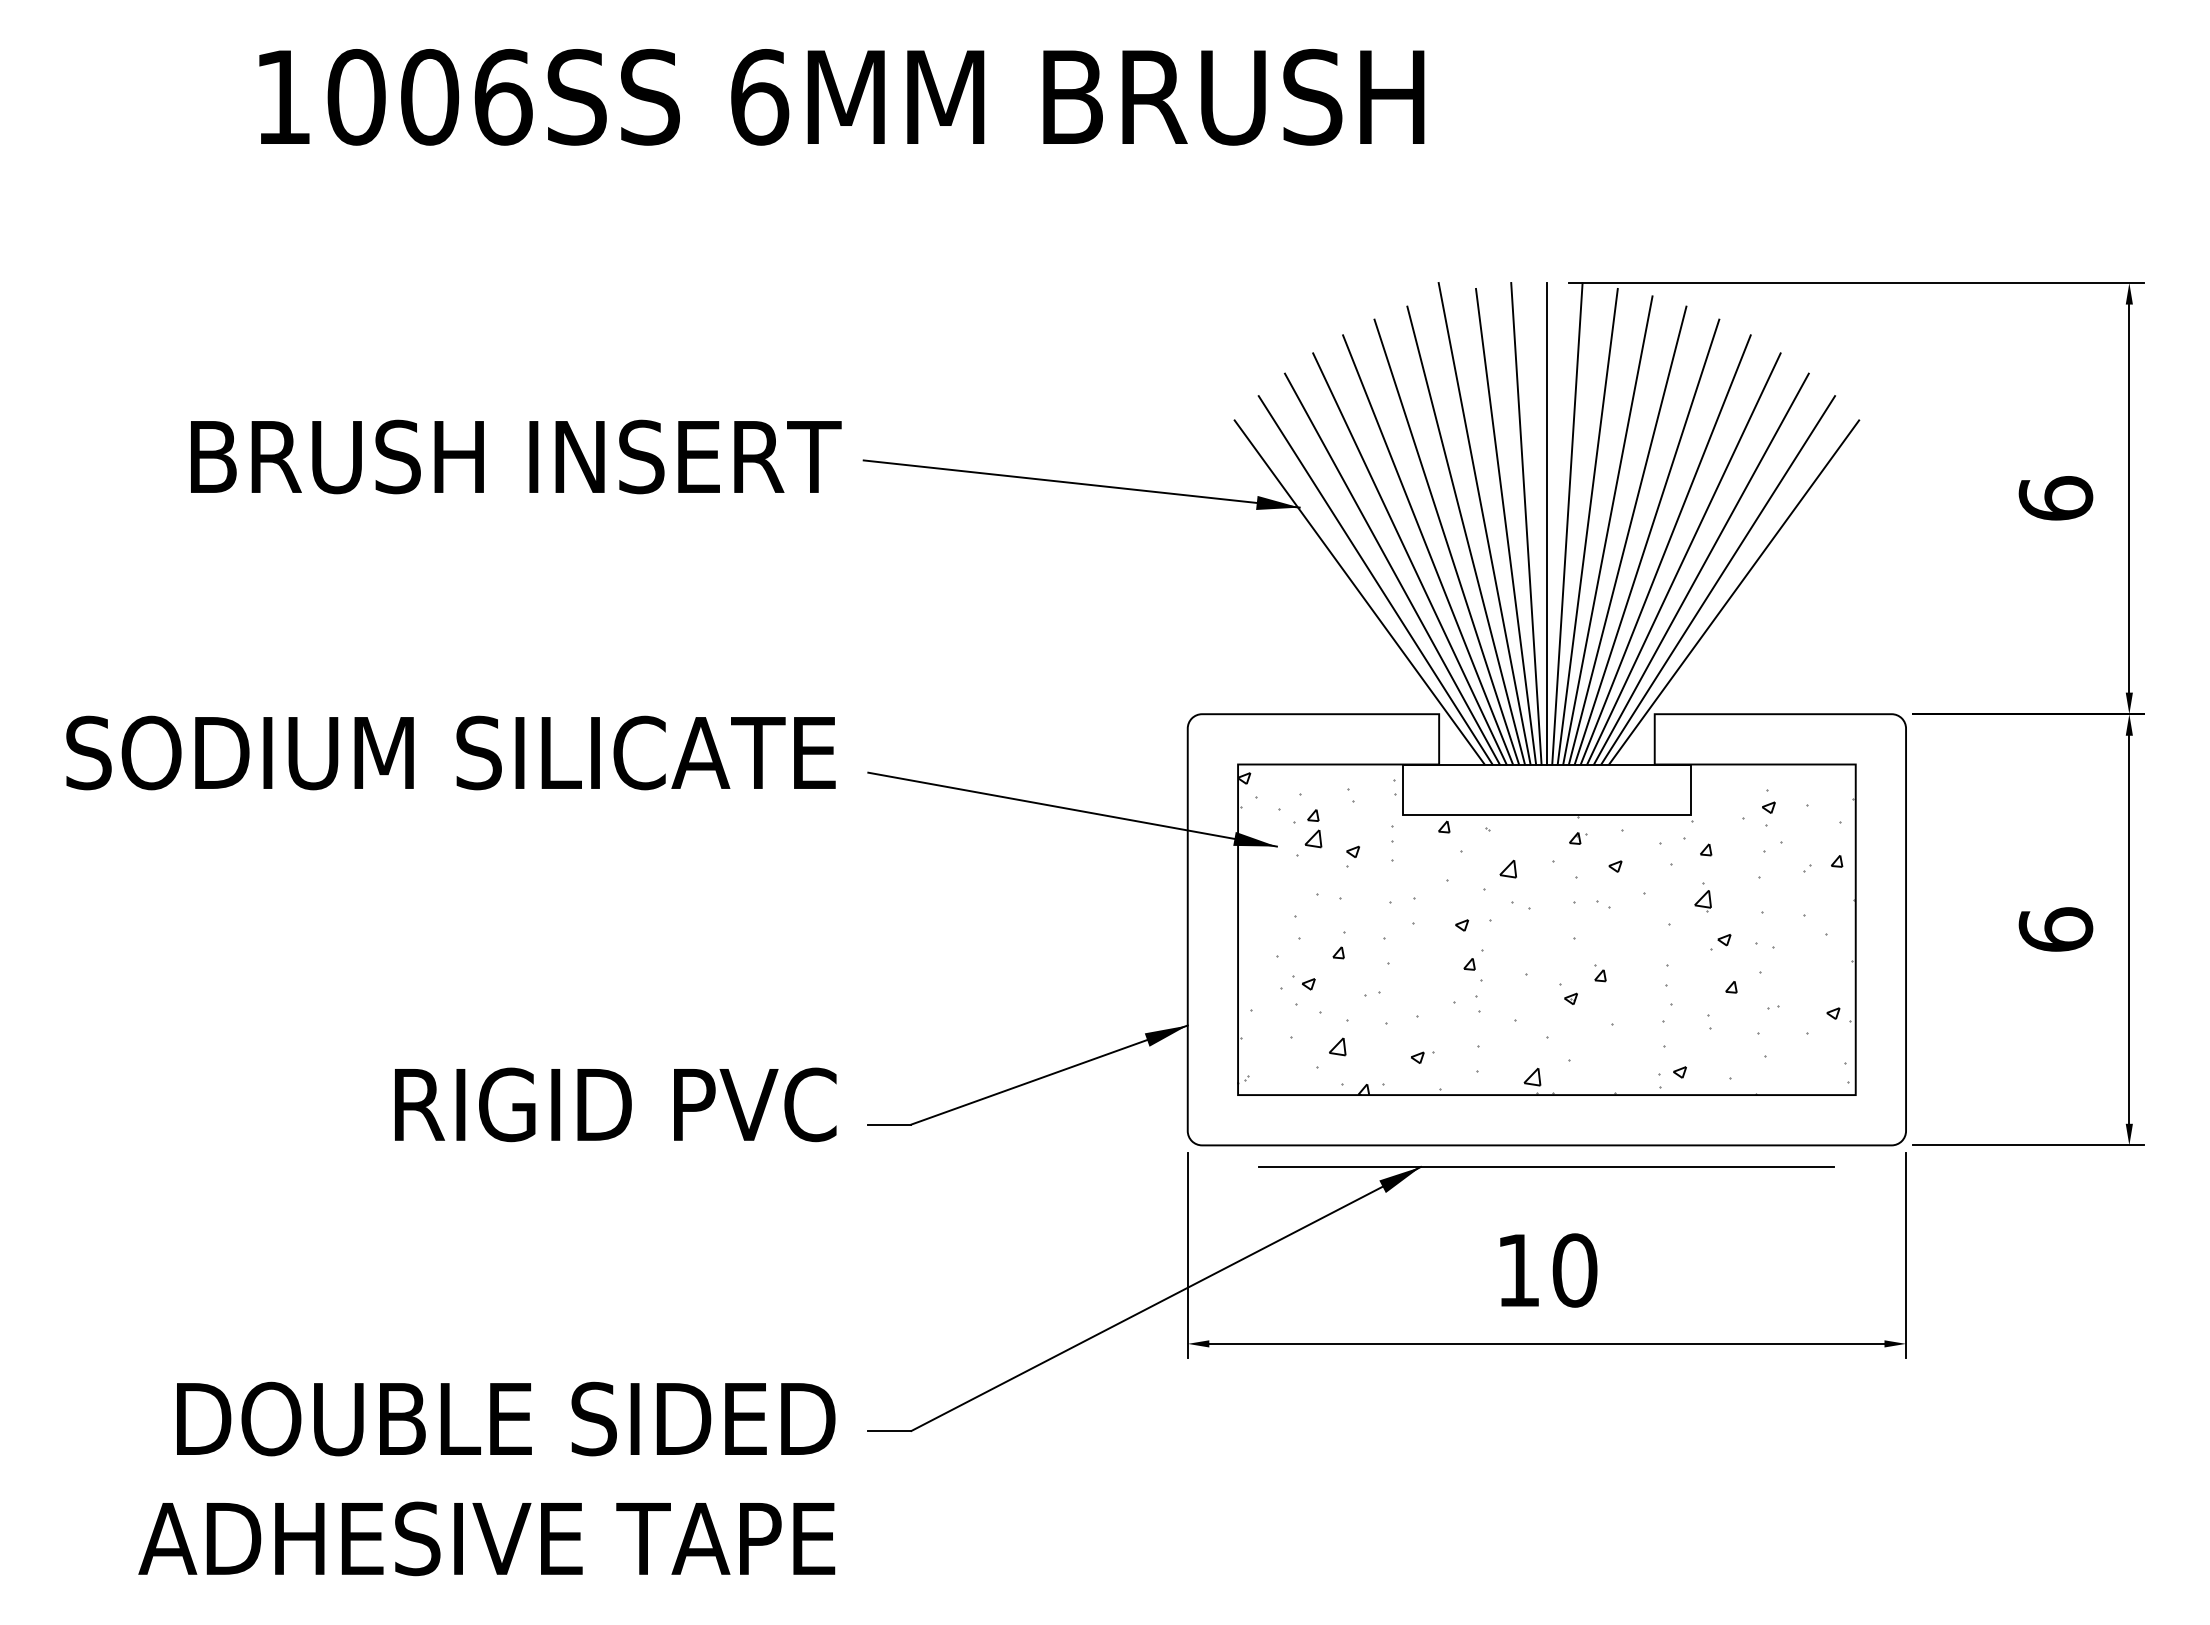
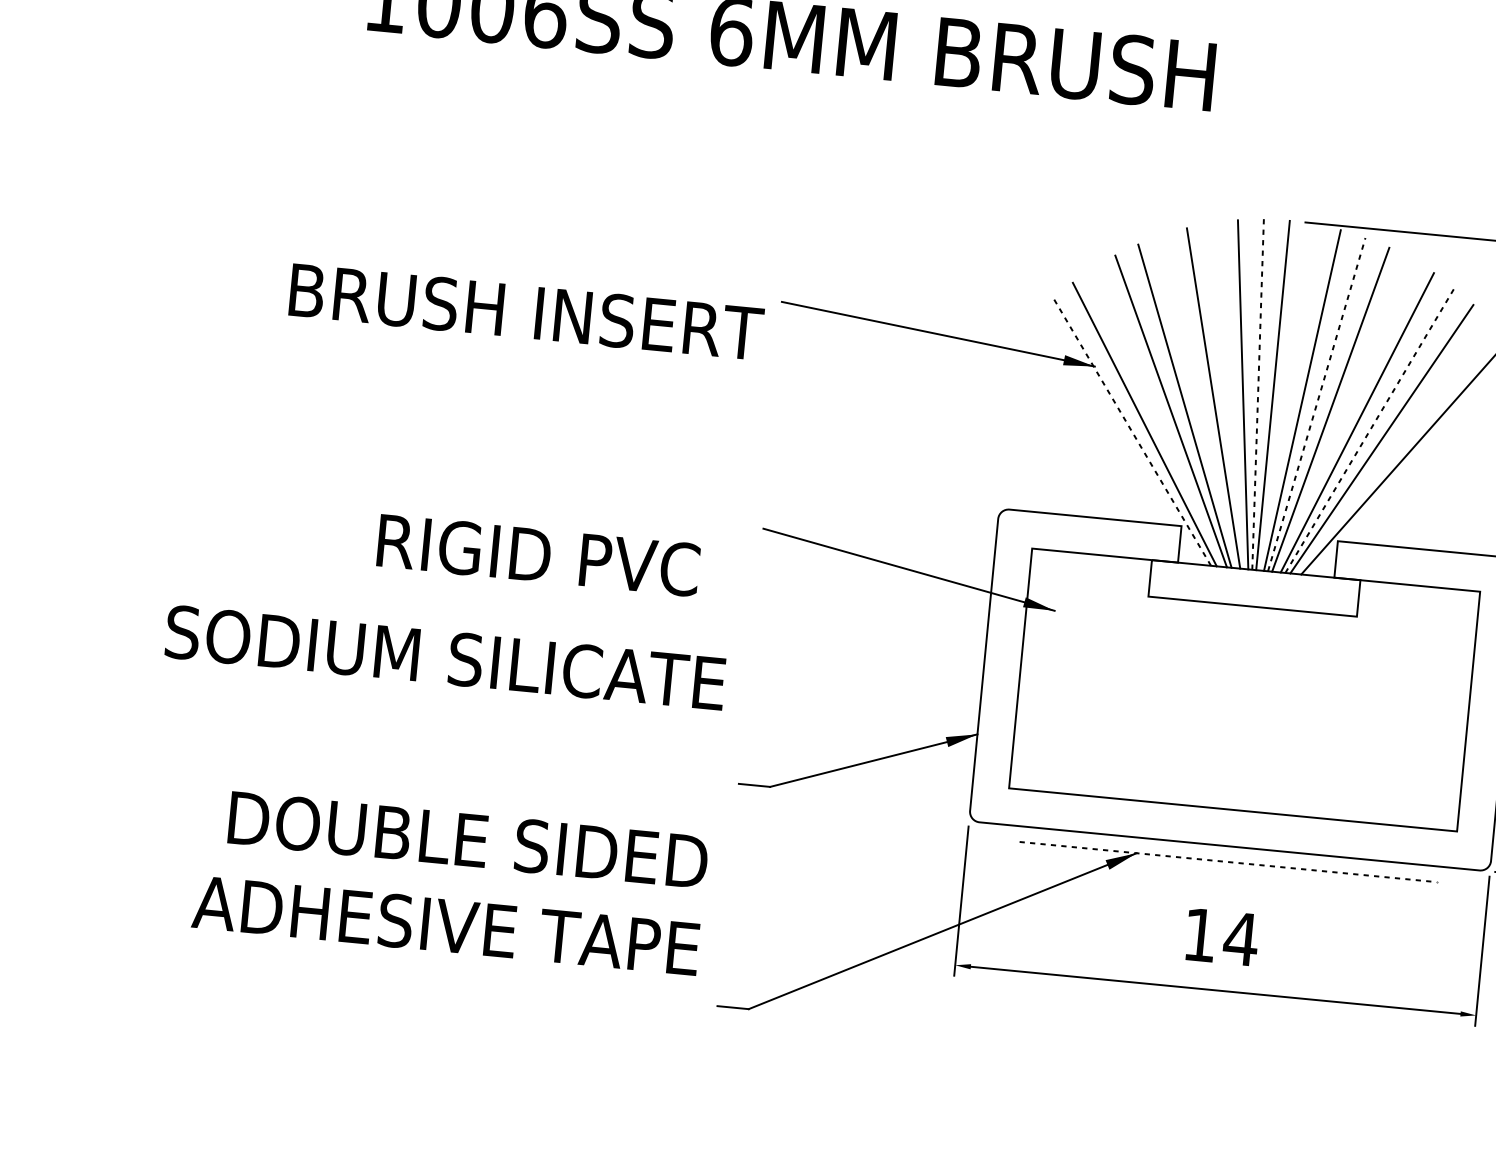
text: (516, 456) -> (526, 311), moved
line: (1484, 523) -> (1227, 391), removed
line: (1526, 523) -> (1258, 393), solid -> dashed
line: (1567, 523) -> (1287, 396), removed
line: (1607, 529) -> (1316, 403), solid -> dashed
line: (1446, 541) -> (1198, 401), removed
line: (1646, 541) -> (1343, 415), removed
line: (1684, 558) -> (1370, 430), solid -> dashed
line: (1391, 568) -> (1157, 417), removed
line: (1718, 580) -> (1393, 448), removed
line: (1359, 592) -> (1132, 432), solid -> dashed
text: (450, 752) -> (445, 657), moved
hatch: (1546, 934) -> (1244, 693), removed
text: (615, 1104) -> (538, 555), moved
line: (1547, 1166) -> (1228, 861), solid -> dashed
text: (1574, 1270) -> (1240, 939), 10 -> 14
text: (486, 1478) -> (449, 881), moved

